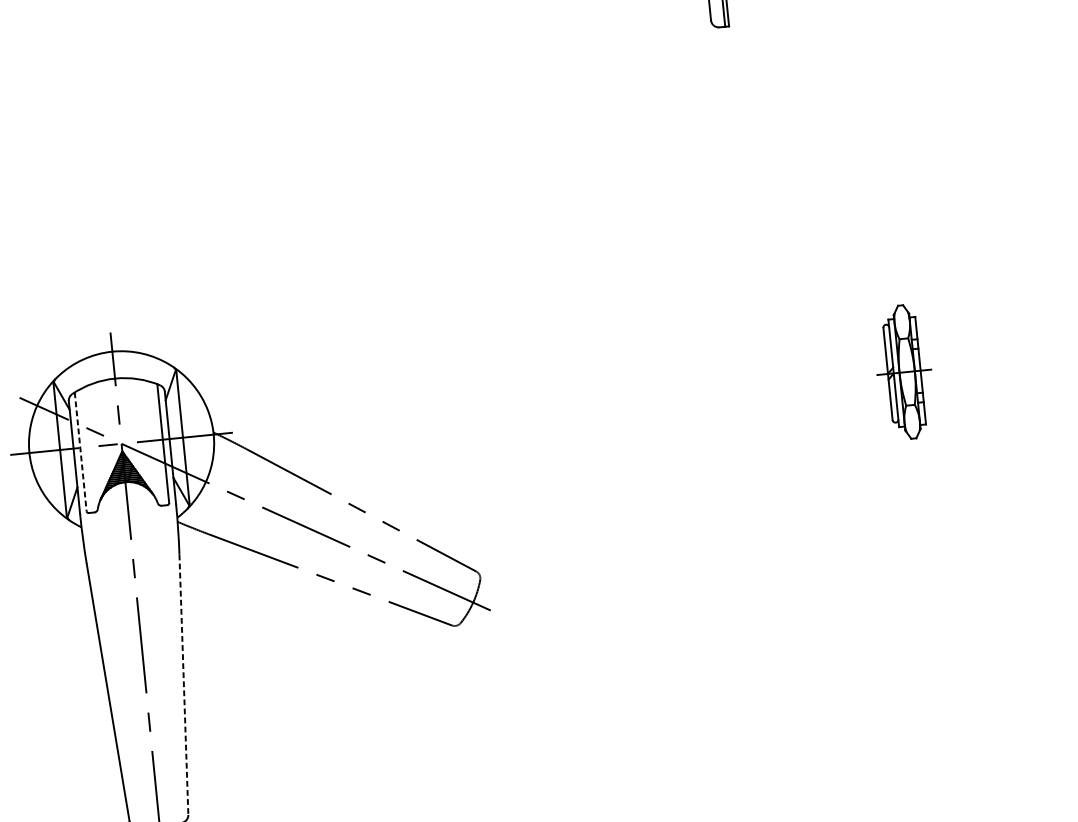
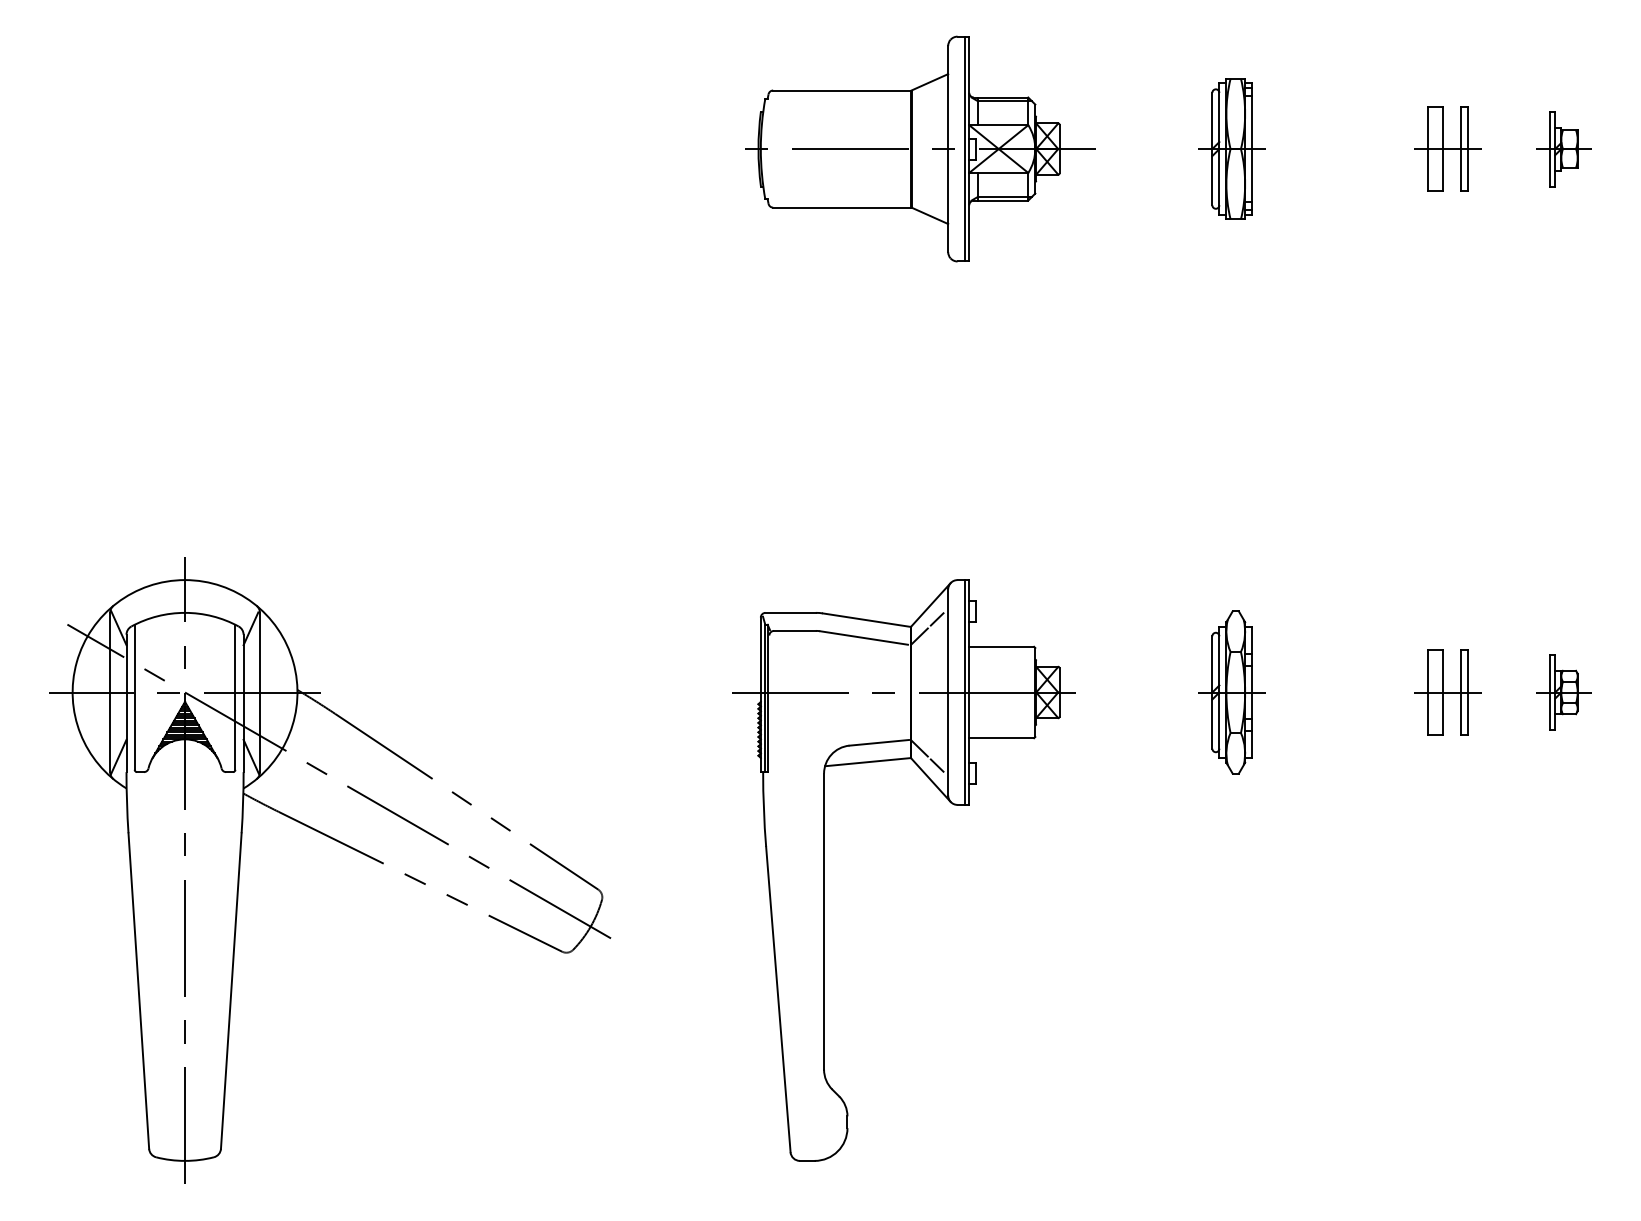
part: (903, 372) -> (1231, 692), moved
line: (80, 452) -> (134, 697), dashed -> solid
part: (660, 537) -> (824, 870), added
line: (184, 685) -> (231, 991), dashed -> solid

